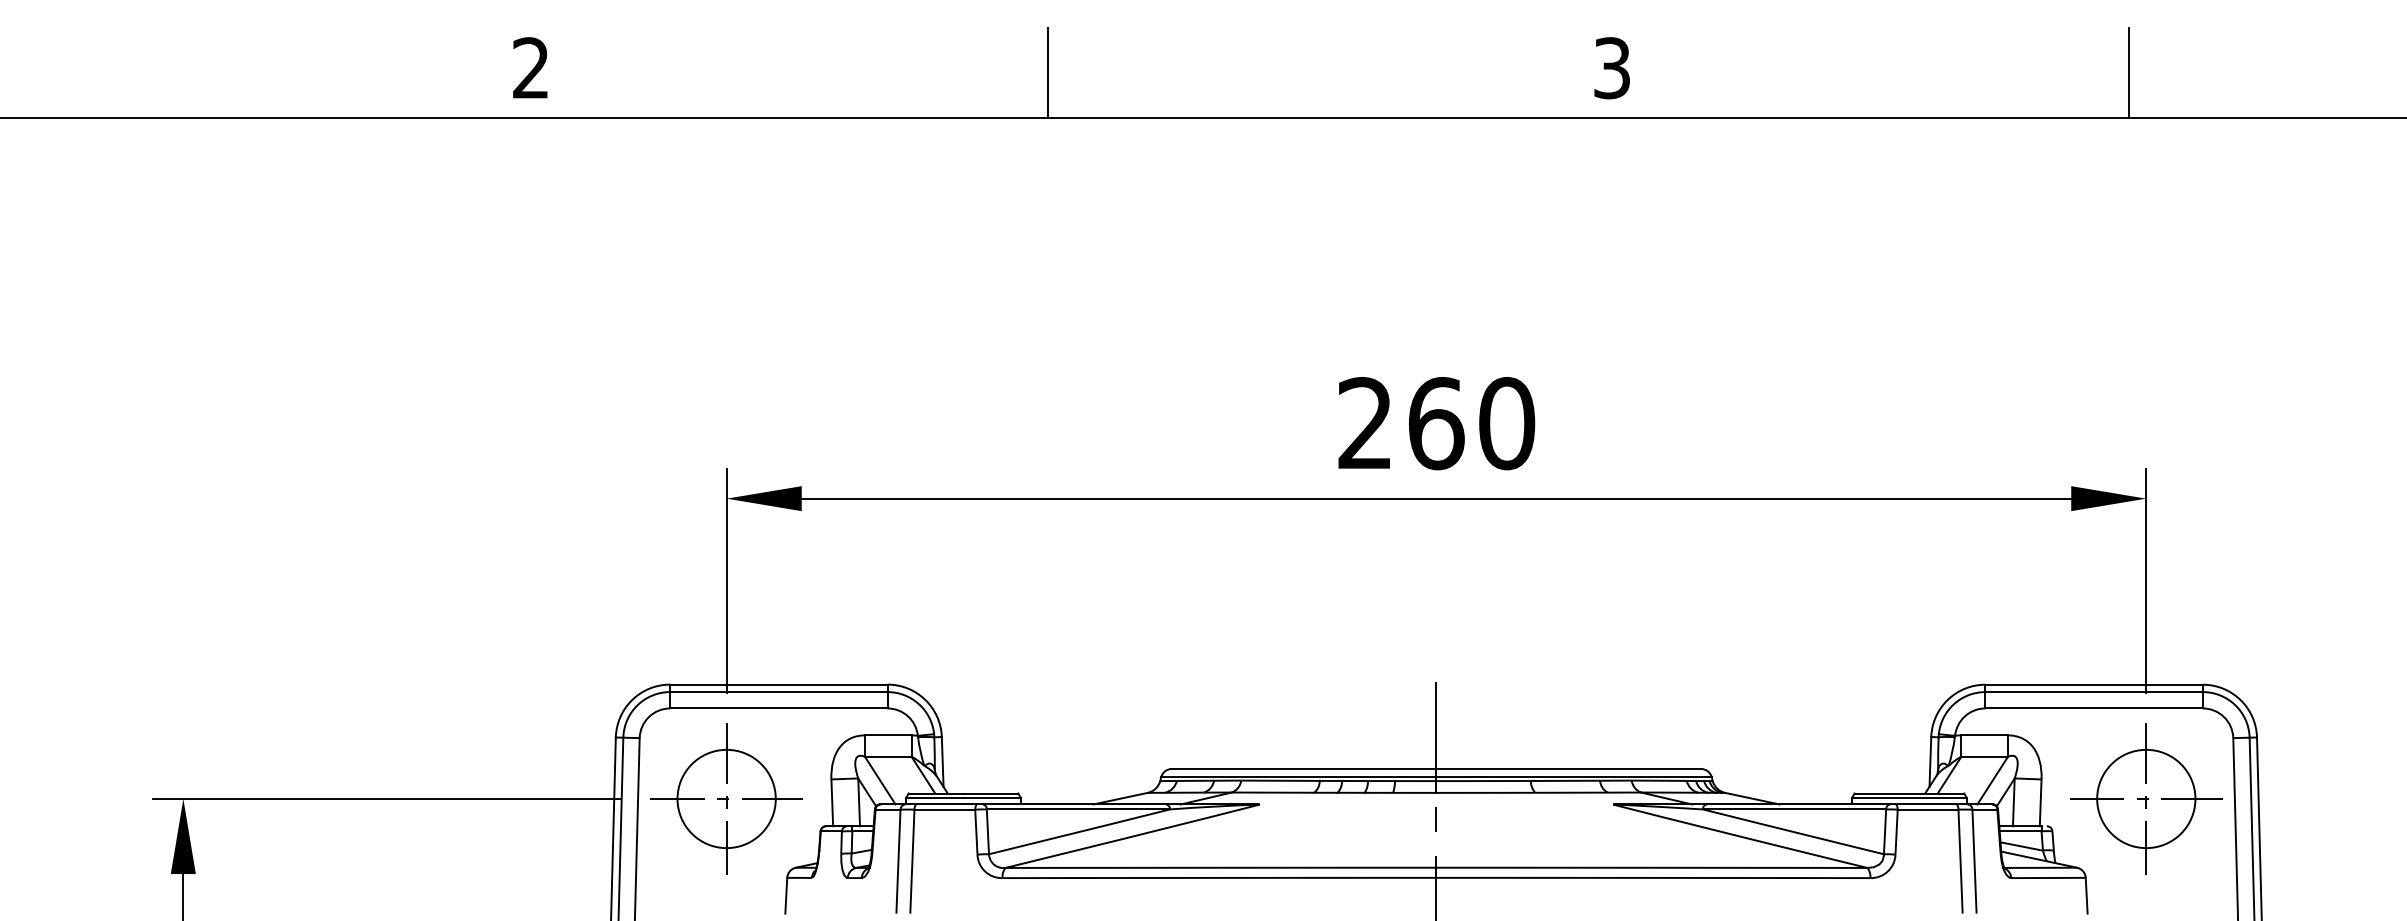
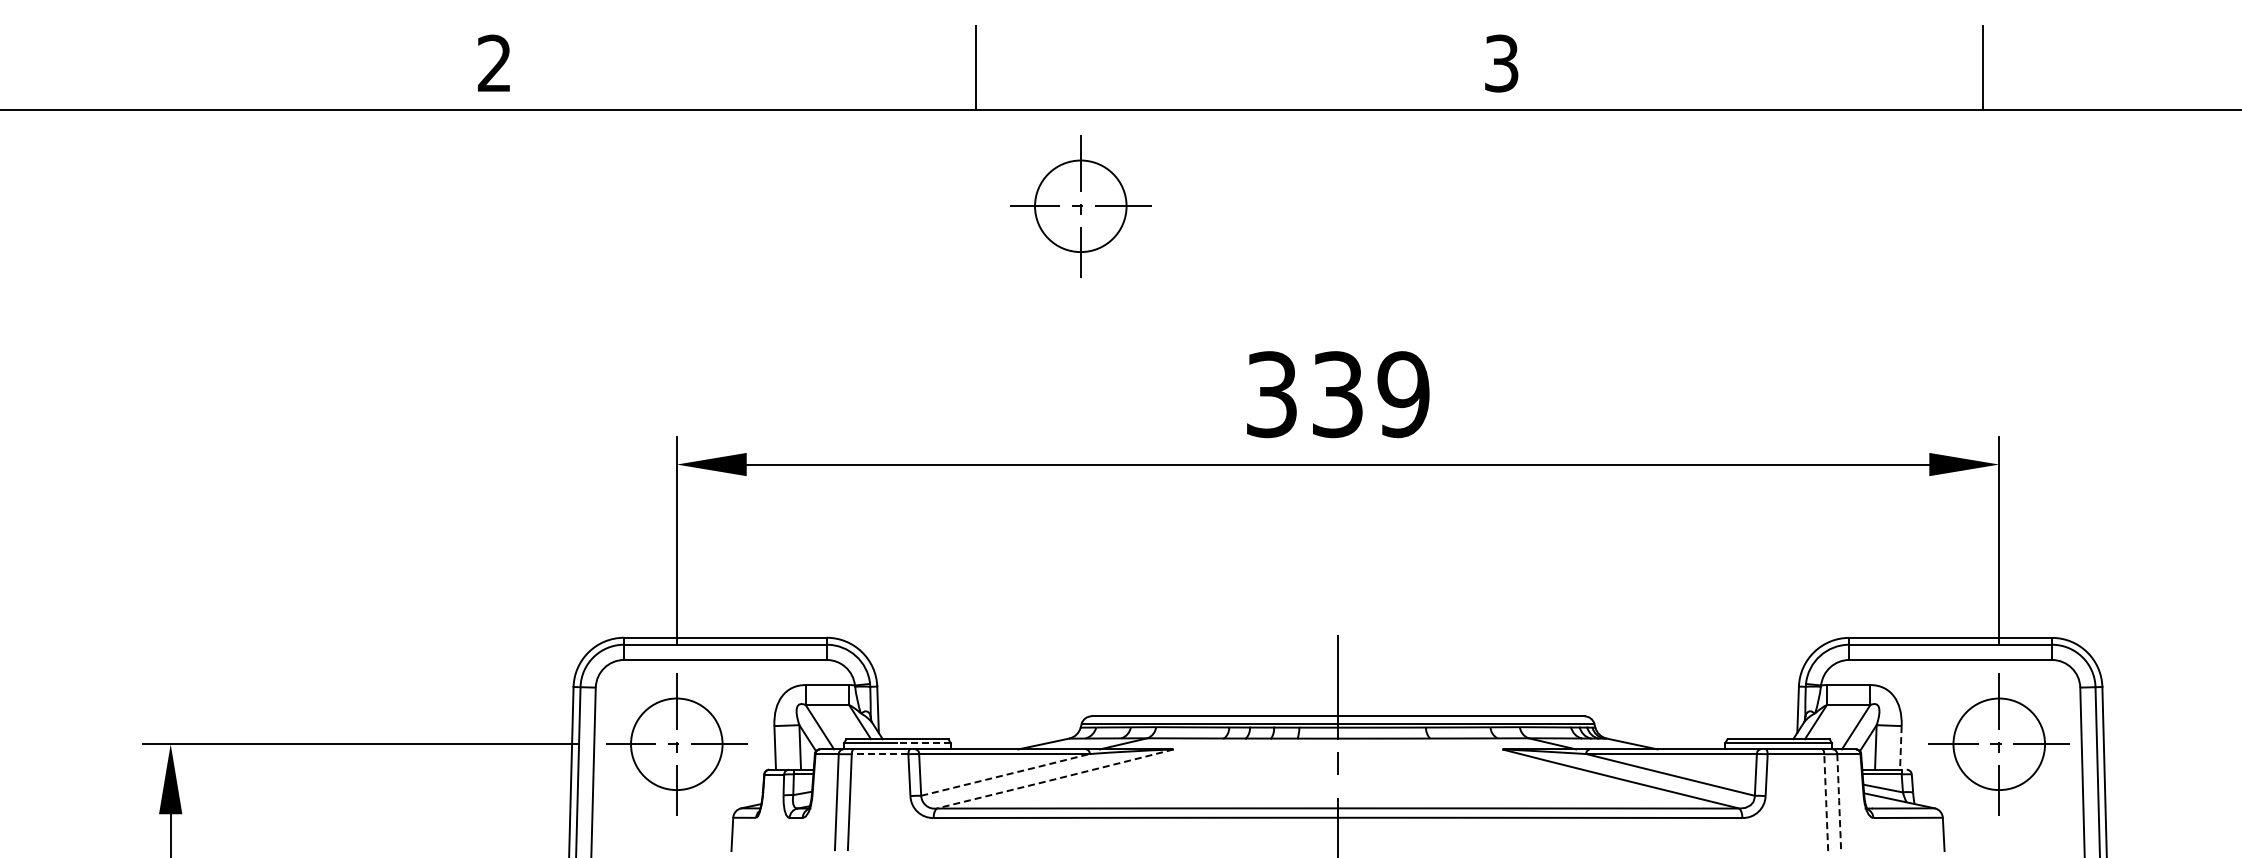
part: (1160, 221) -> (1080, 206), added
text: (1435, 423) -> (1337, 394), 260 -> 339
line: (992, 798) -> (924, 743), solid -> dashed
line: (2040, 802) -> (1900, 747), solid -> dashed
line: (944, 809) -> (879, 754), solid -> dashed
line: (1080, 831) -> (1006, 774), solid -> dashed
line: (1132, 836) -> (1054, 779), solid -> dashed
line: (1960, 860) -> (1826, 801), solid -> dashed
line: (1974, 861) -> (1839, 802), solid -> dashed

